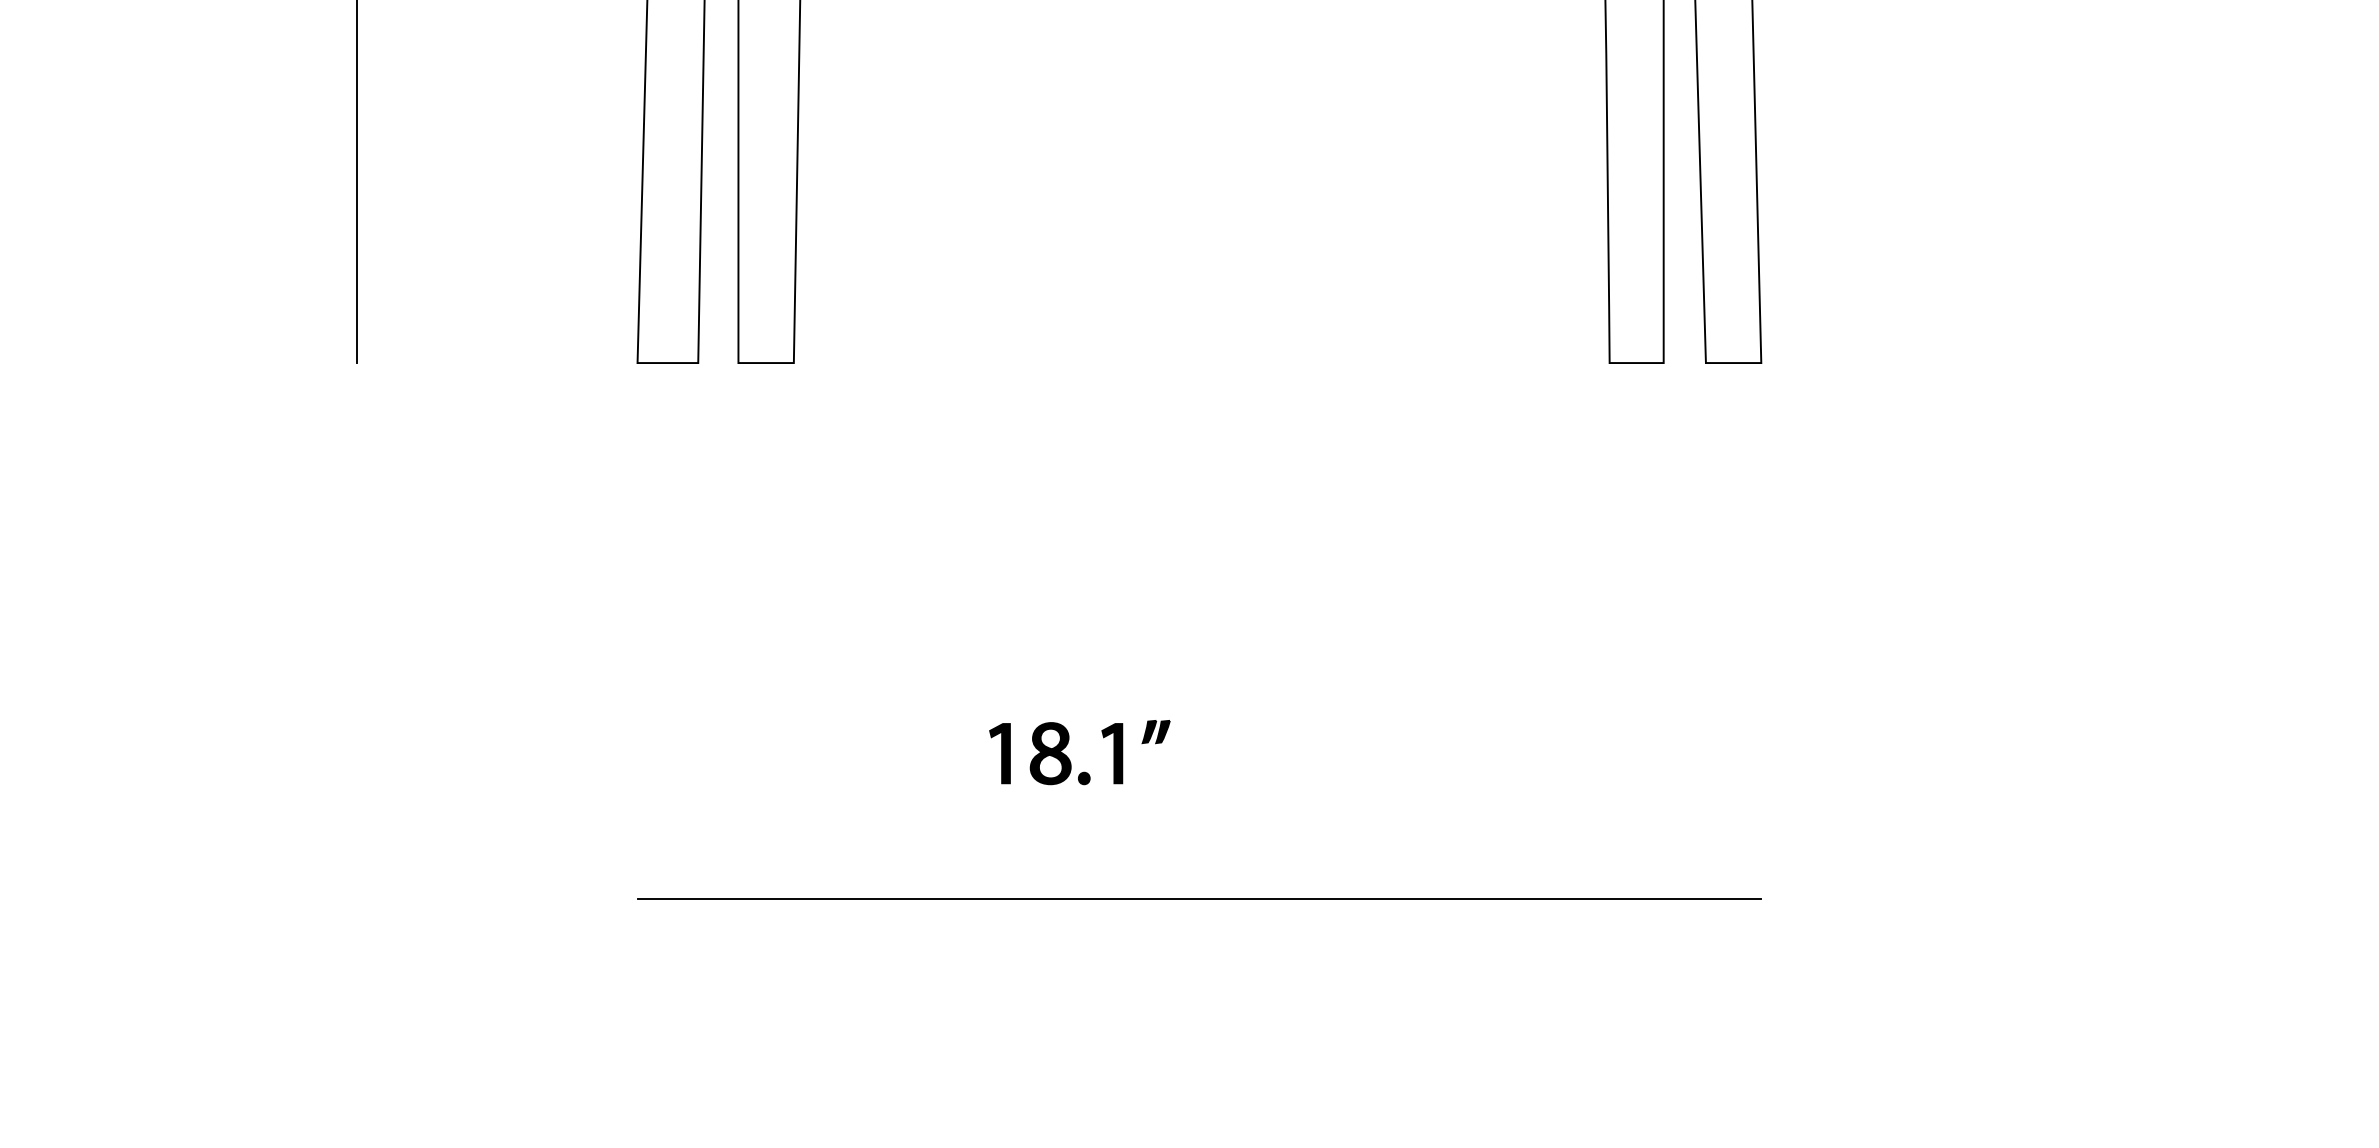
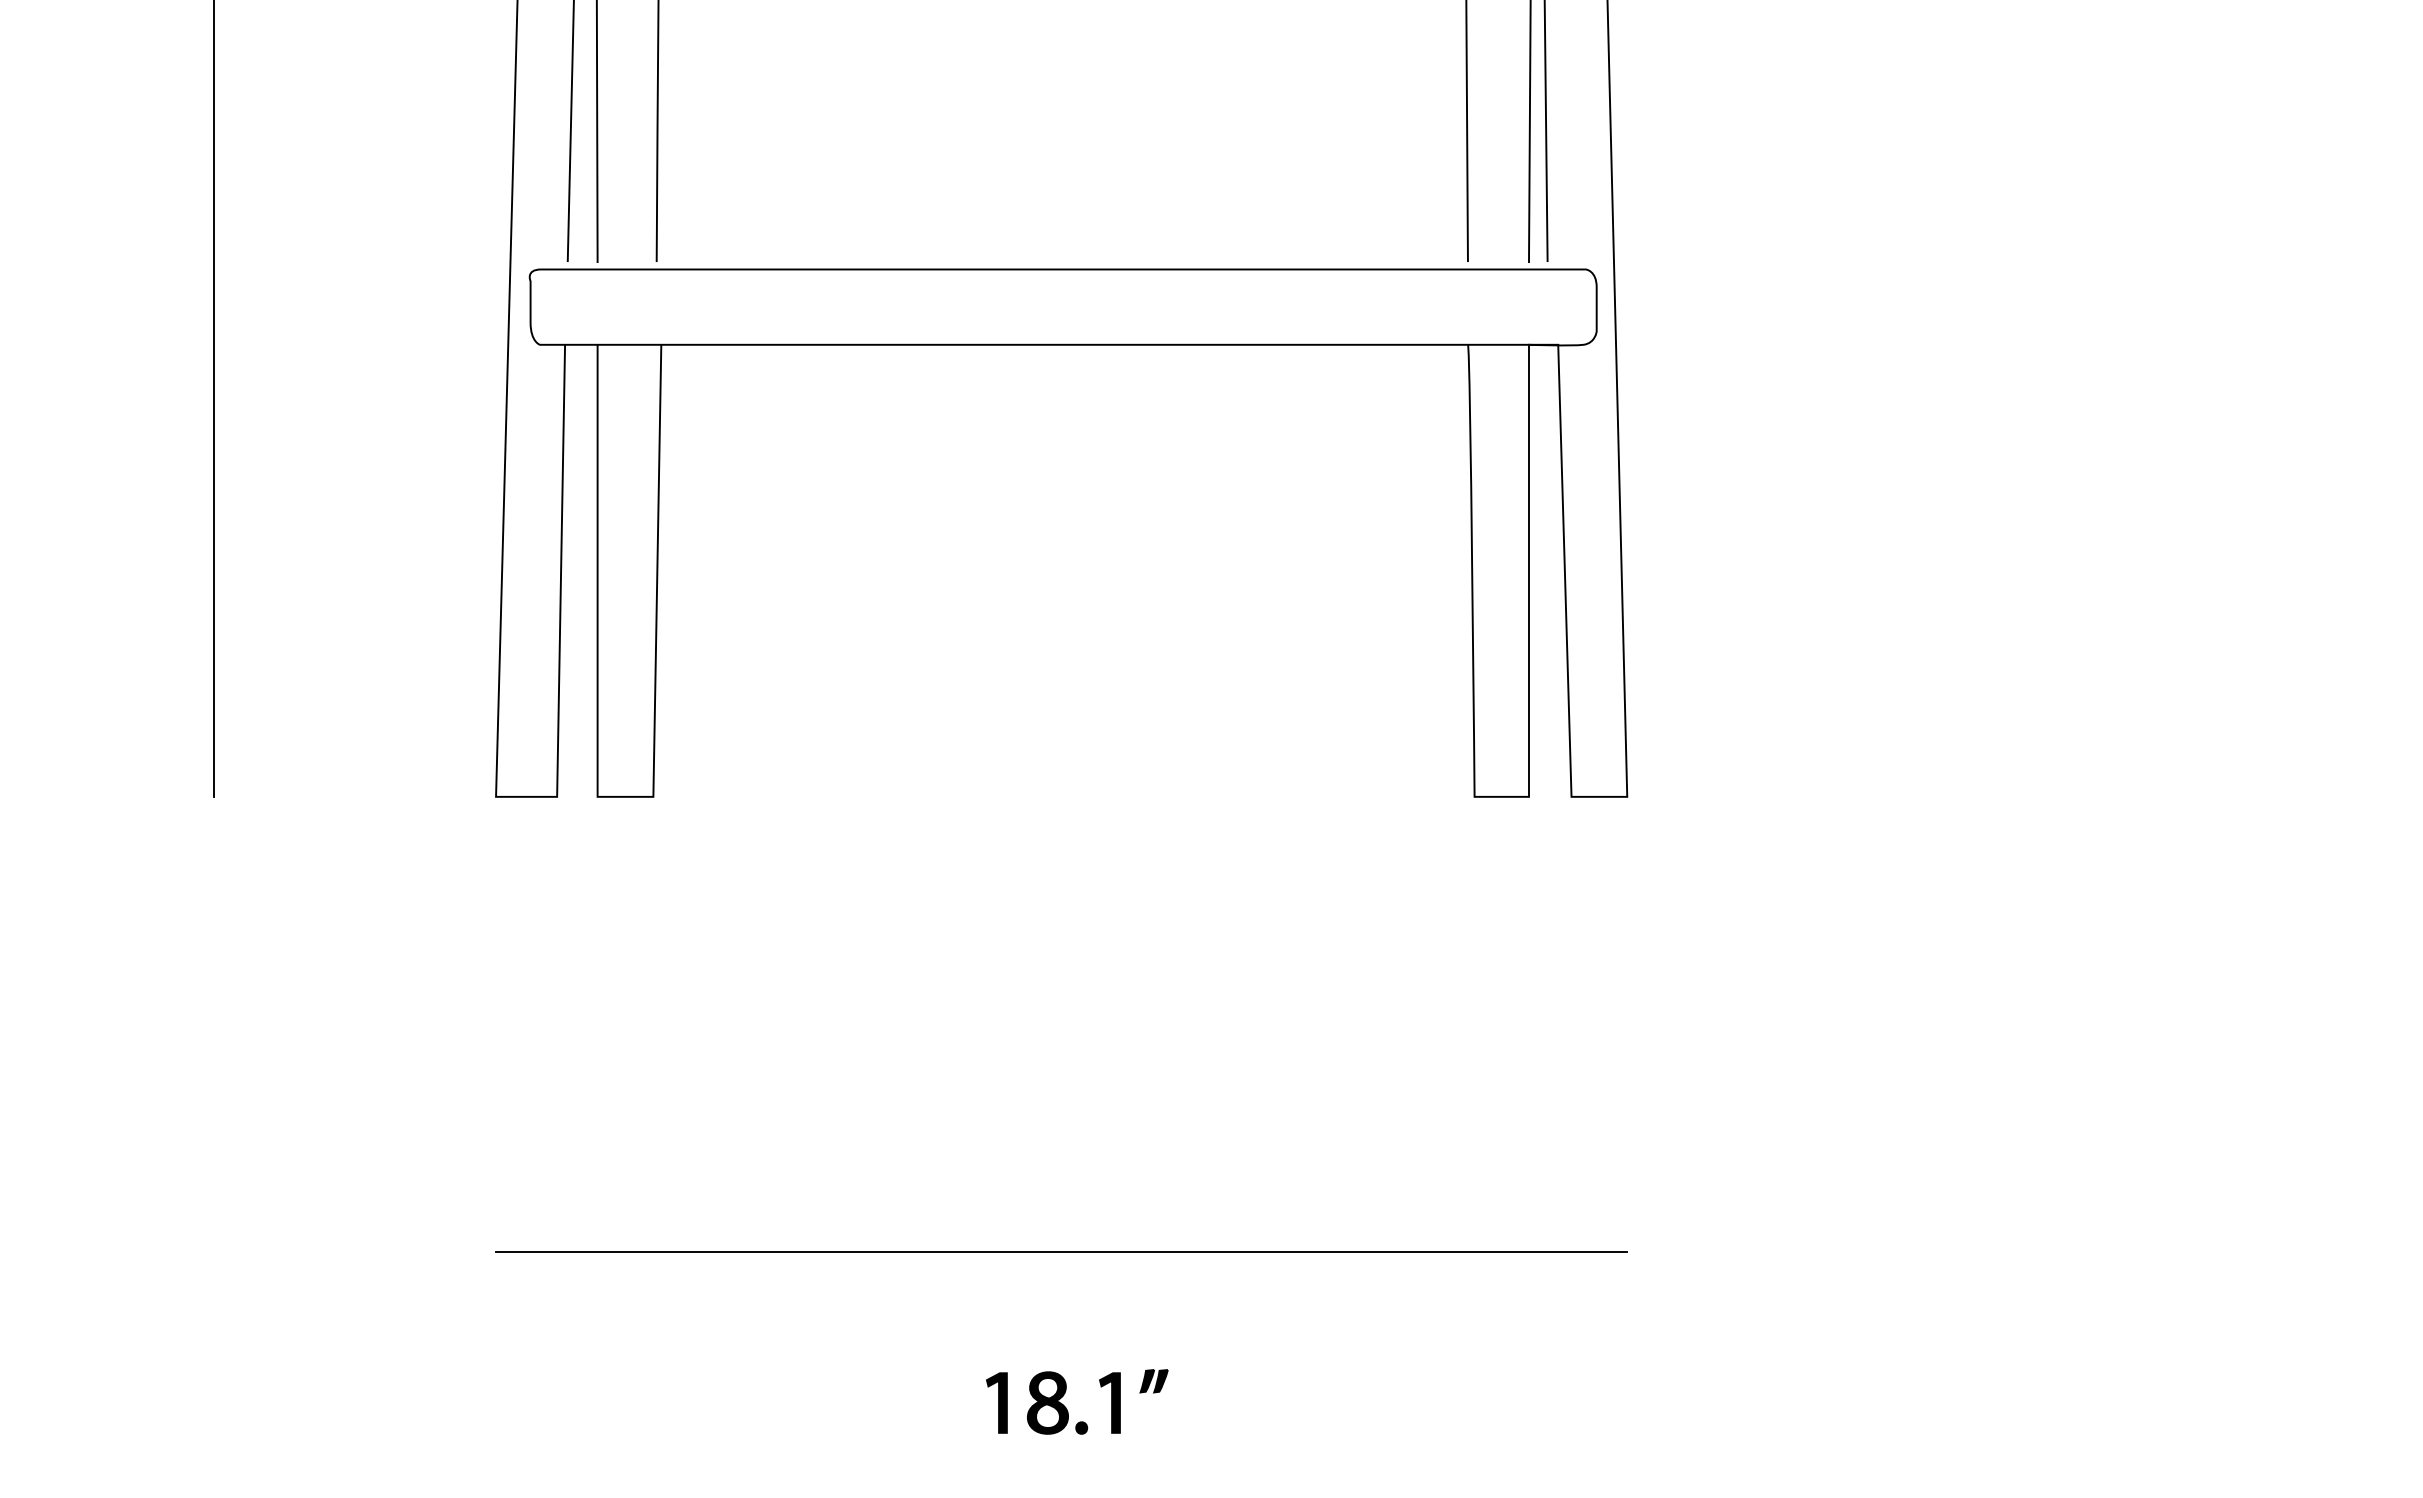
part: (1069, 758) -> (1066, 1407), moved
line: (1199, 899) -> (1061, 1251), moved

